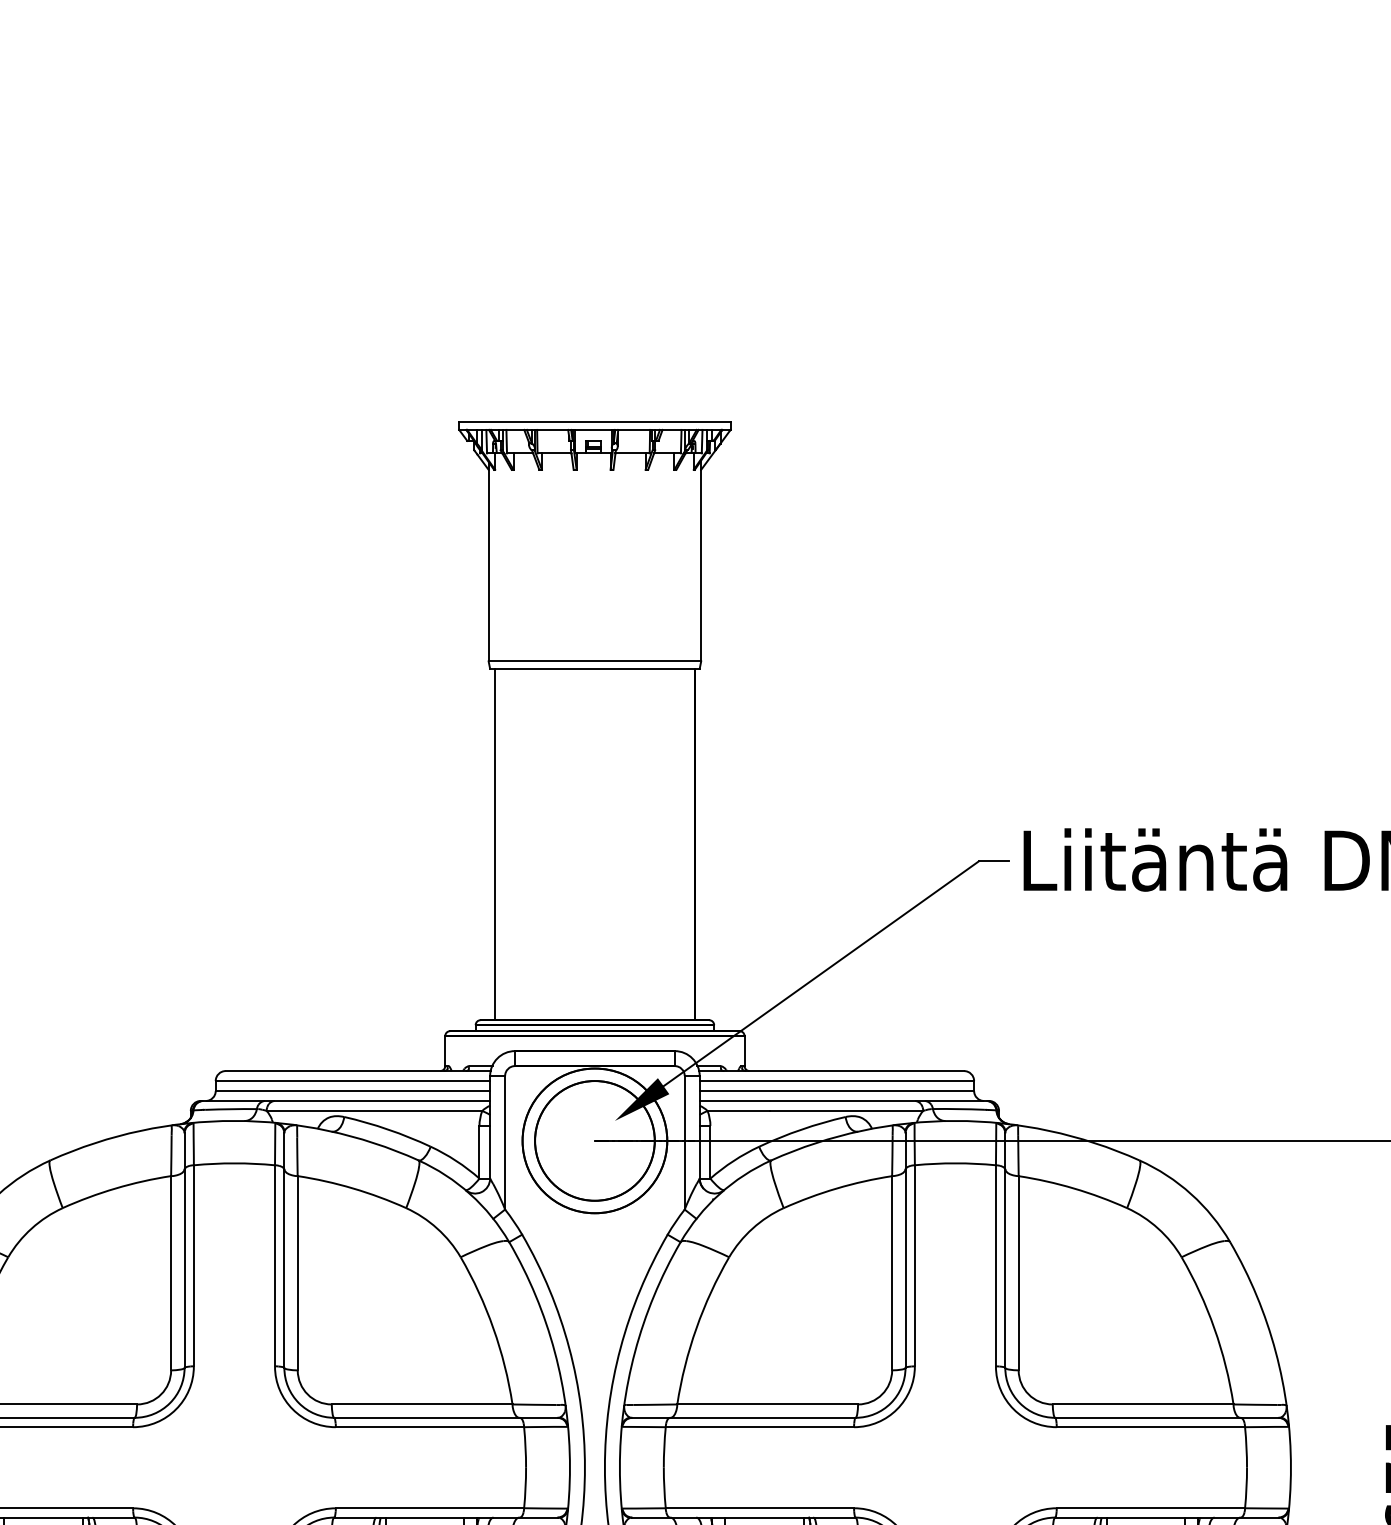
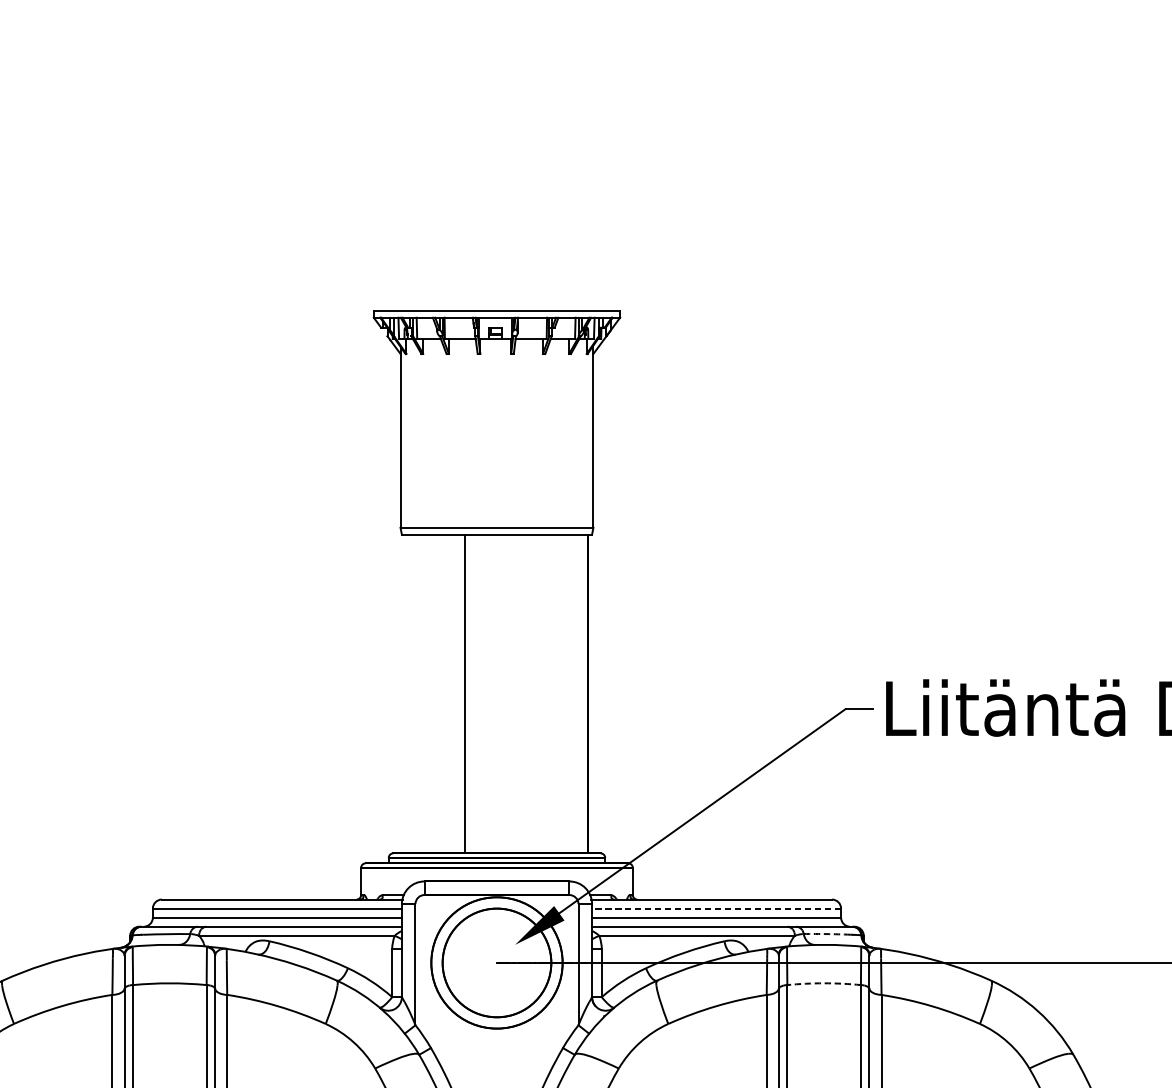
line: (495, 844) -> (465, 693), moved
line: (836, 1081) -> (716, 909), solid -> dashed
arc: (958, 1109) -> (826, 934), solid -> dashed
arc: (955, 1163) -> (824, 983), solid -> dashed

